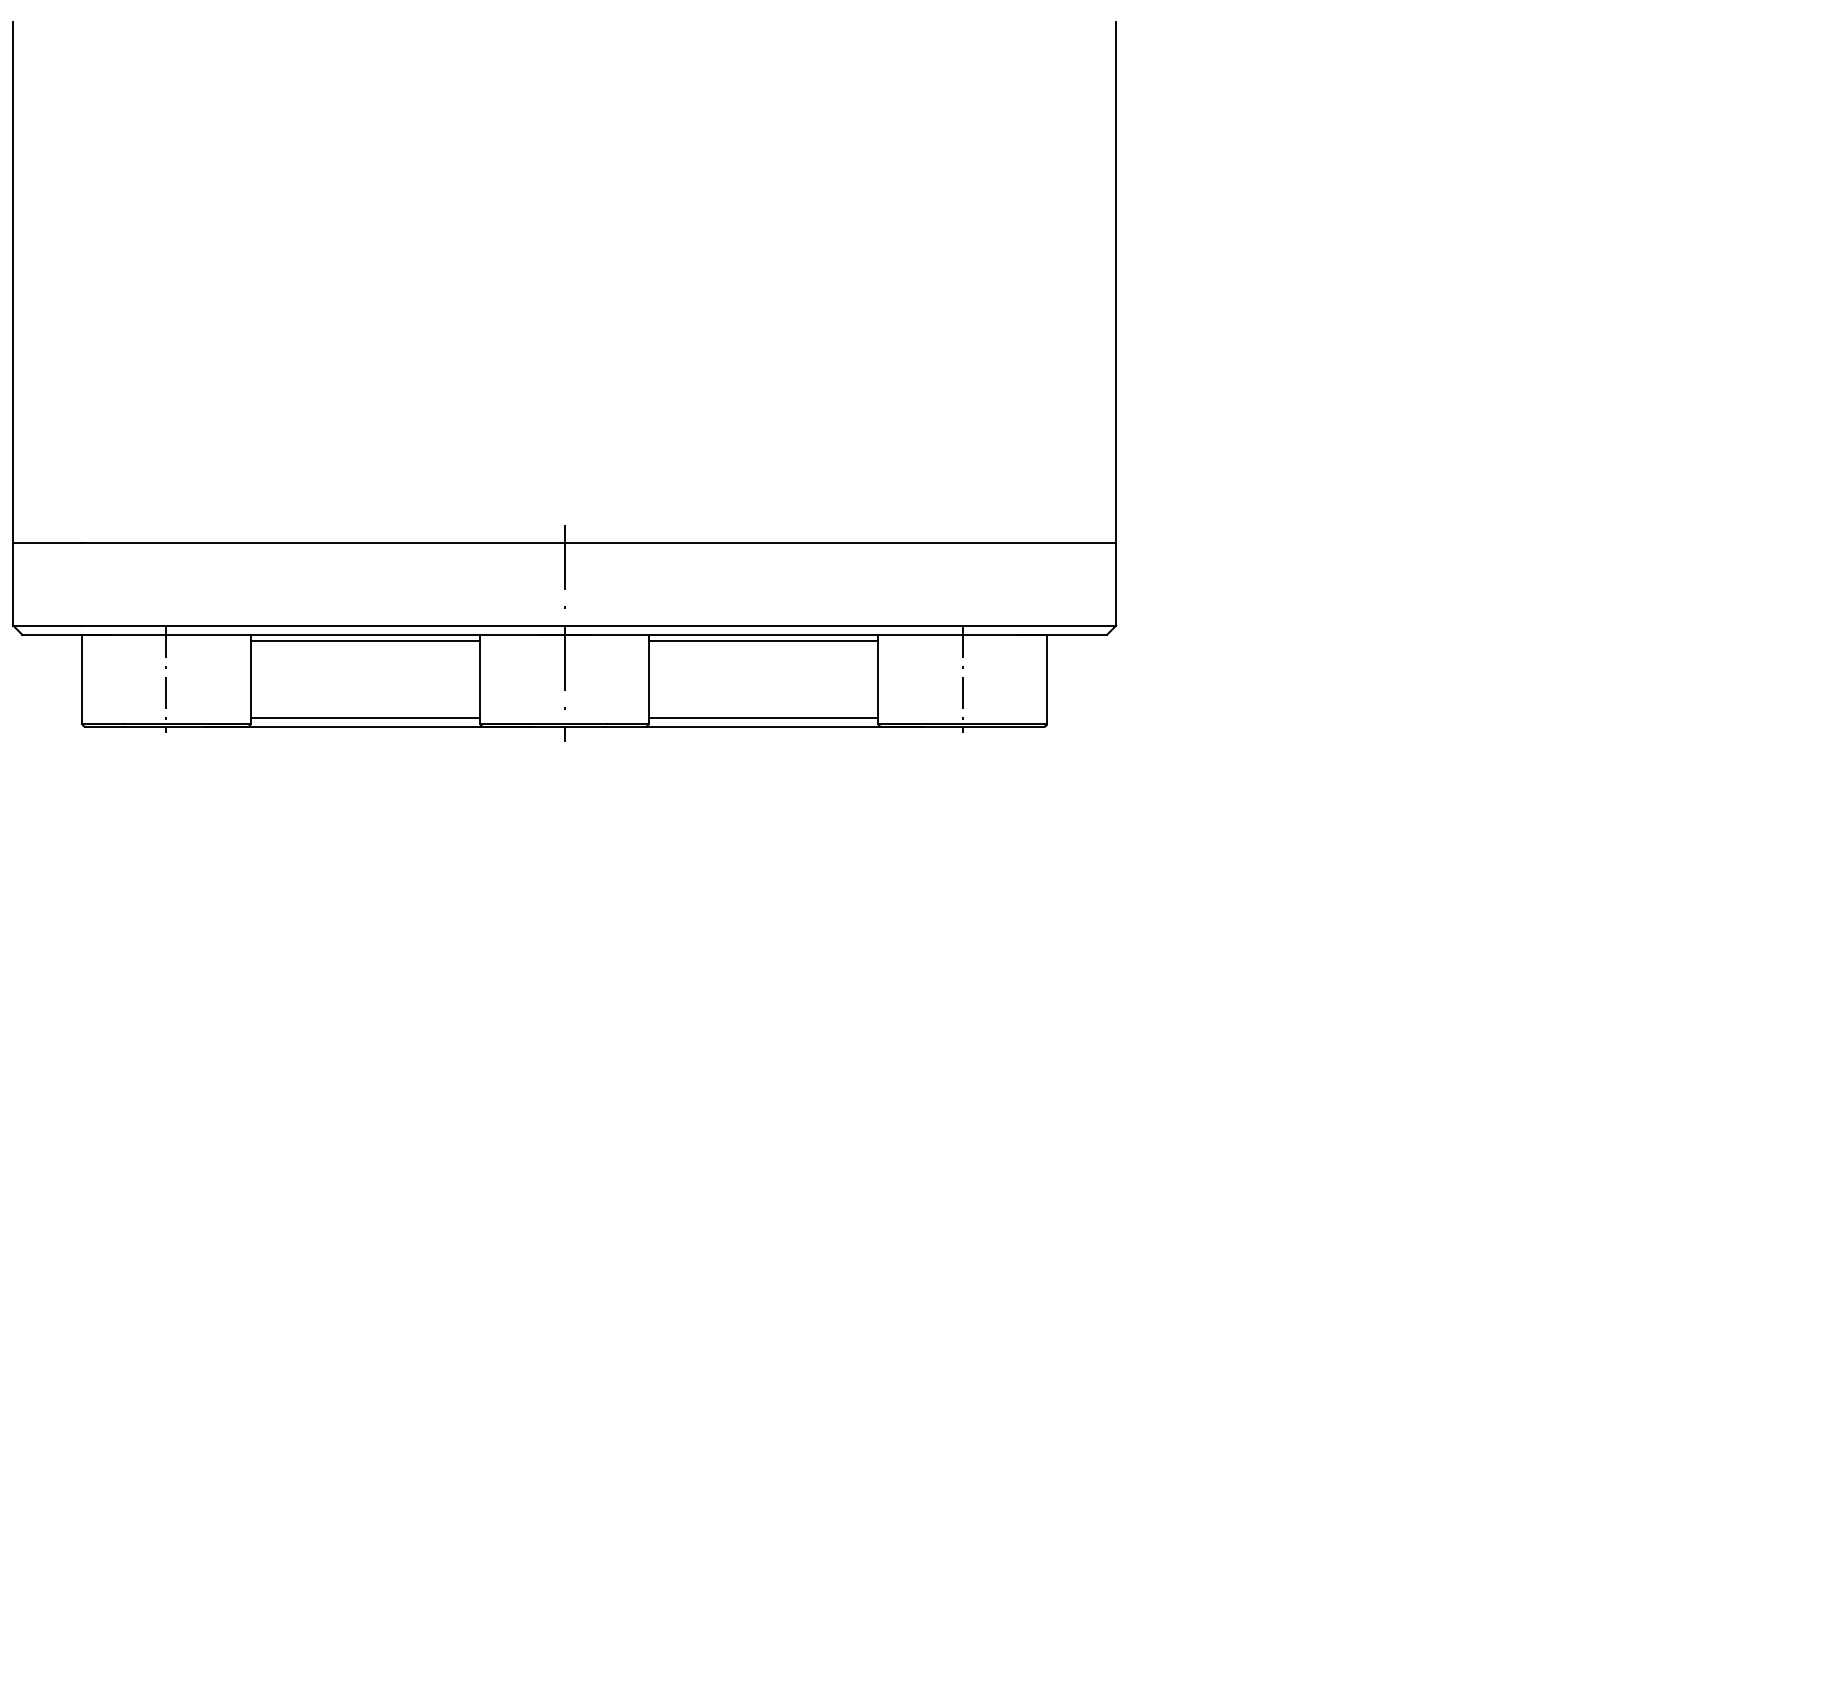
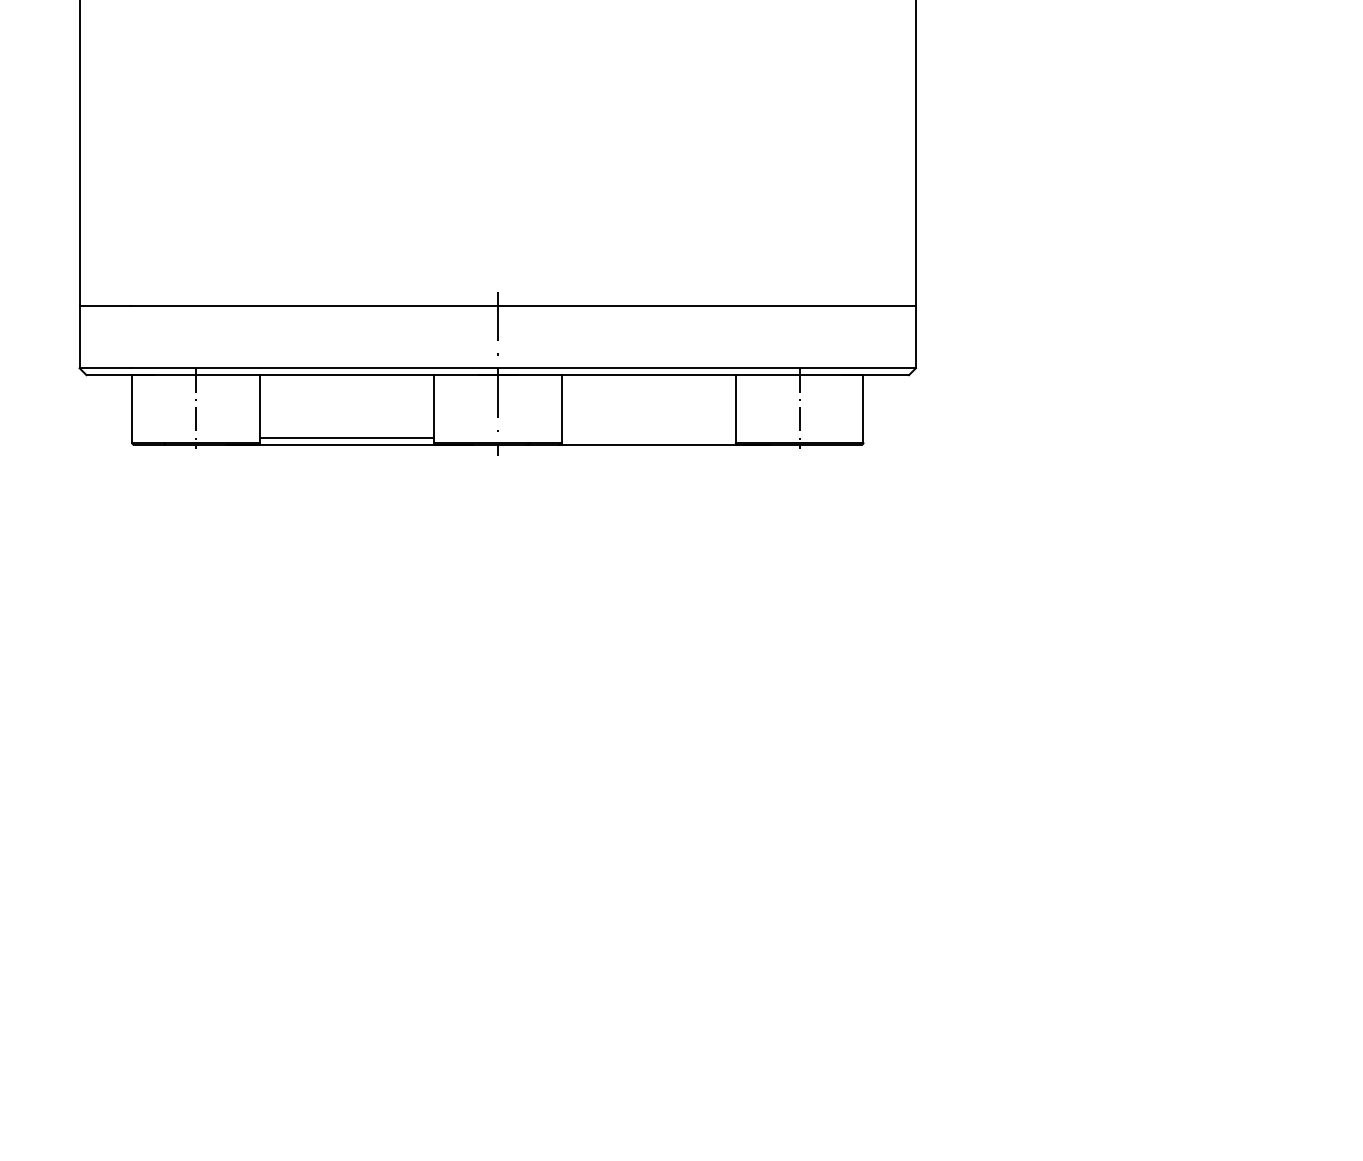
line: (365, 641) -> (346, 380), removed
line: (763, 641) -> (648, 380), removed
line: (763, 717) -> (648, 437), removed

